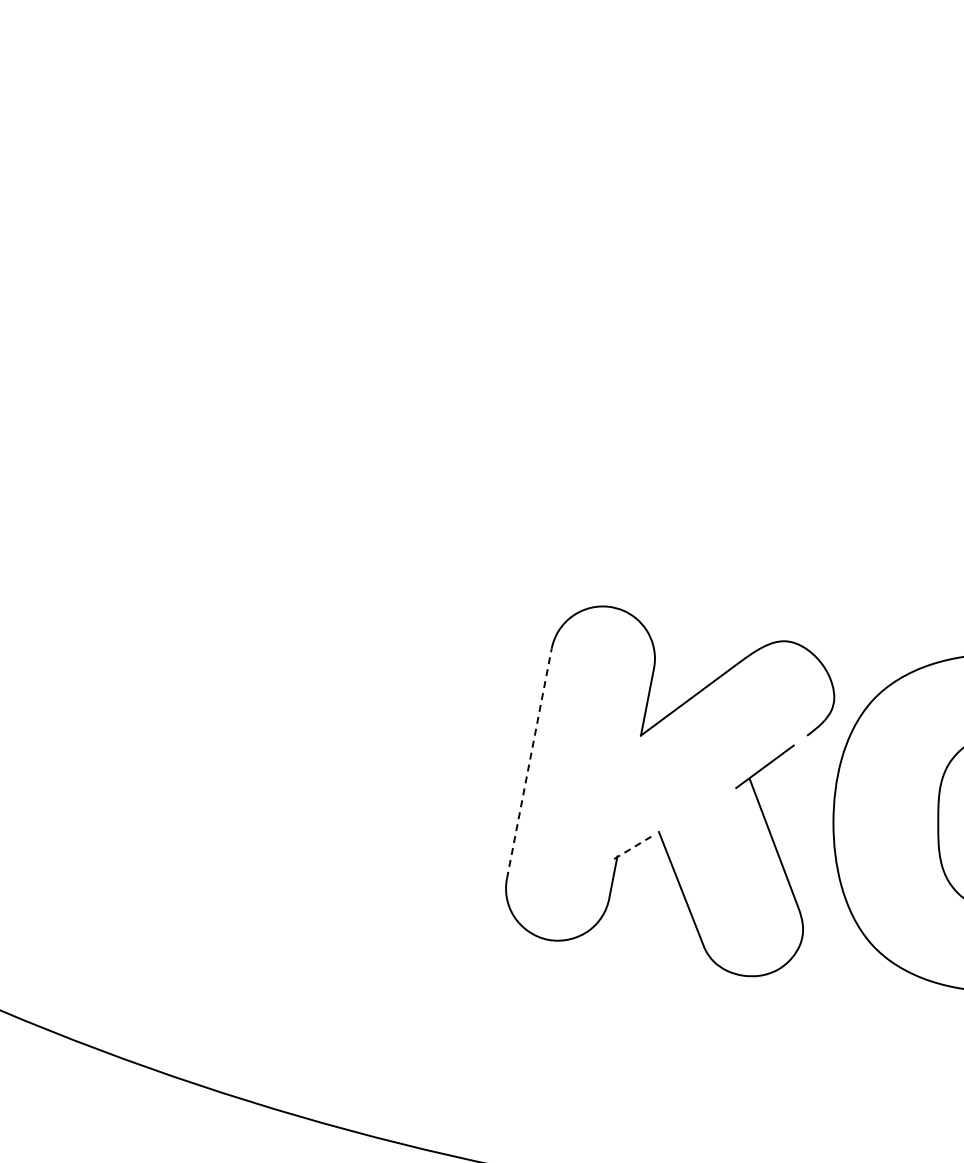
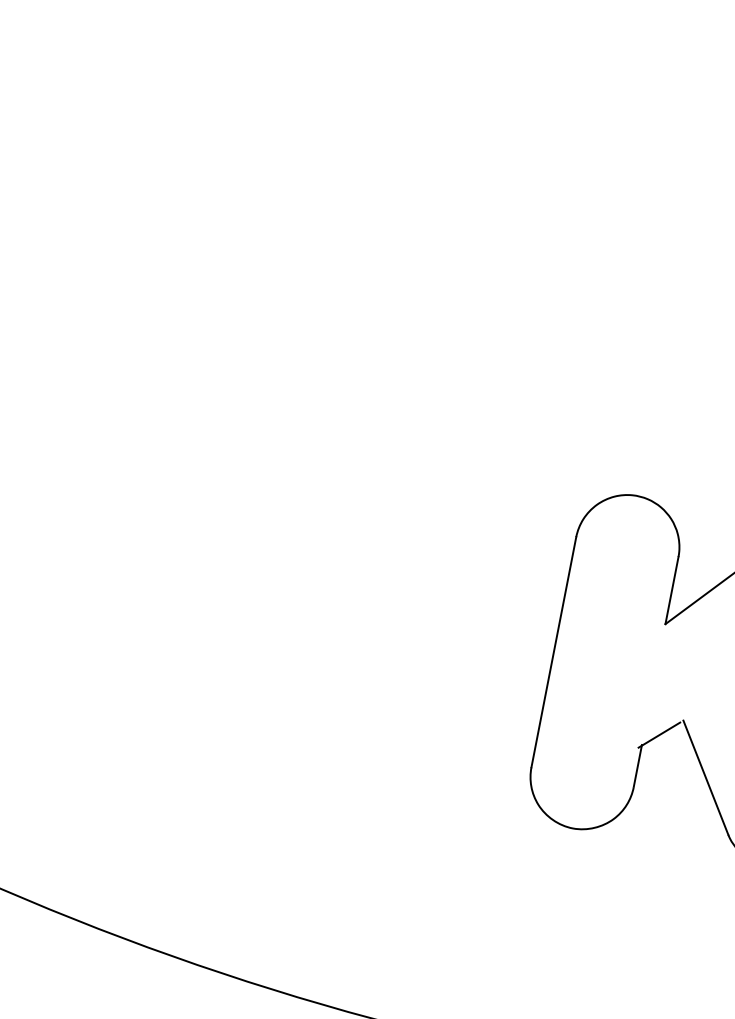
line: (529, 763) -> (553, 652), dashed -> solid
line: (635, 846) -> (659, 735), dashed -> solid

